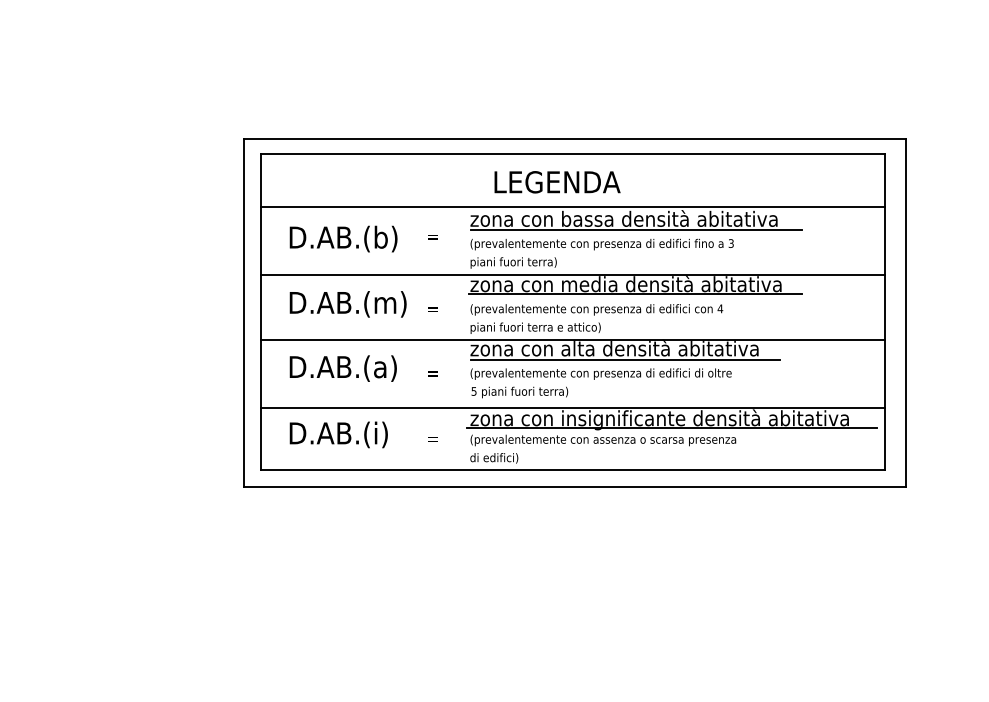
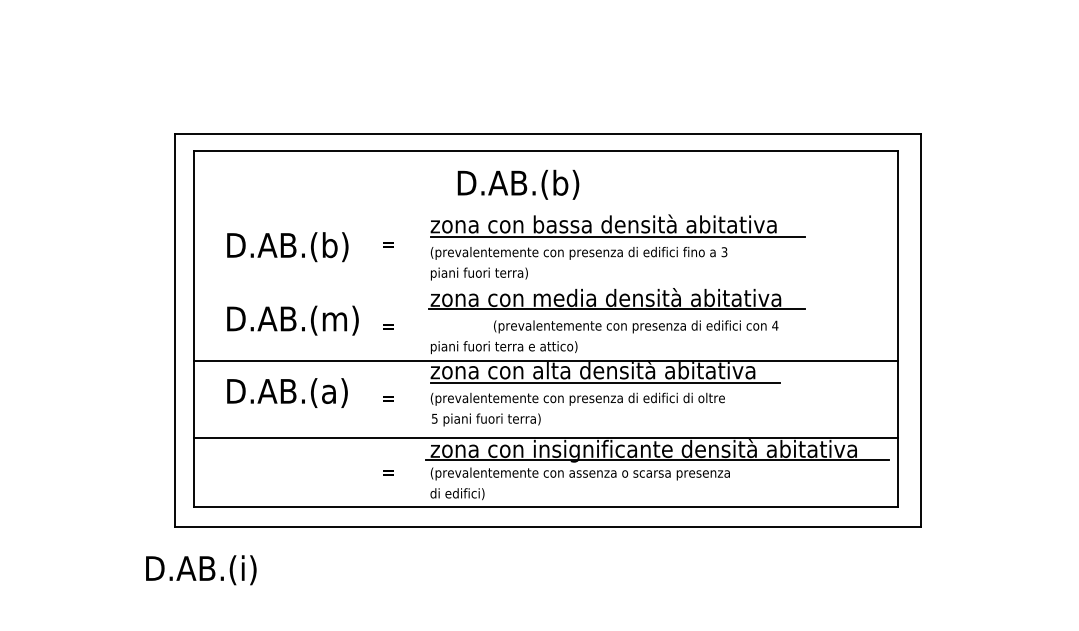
text: (558, 183) -> (529, 184), LEGENDA -> D.AB.(b)
line: (572, 207) -> (545, 211), removed
line: (572, 274) -> (545, 287), removed
text: (596, 309) -> (635, 326), moved
text: (338, 434) -> (200, 569), moved

